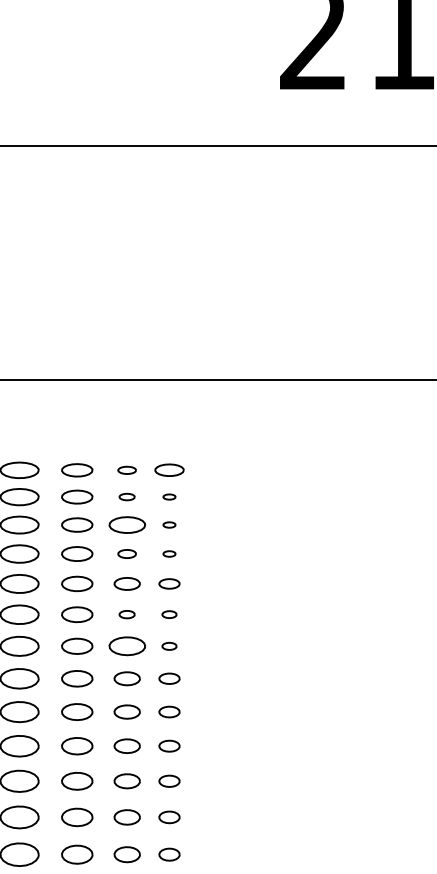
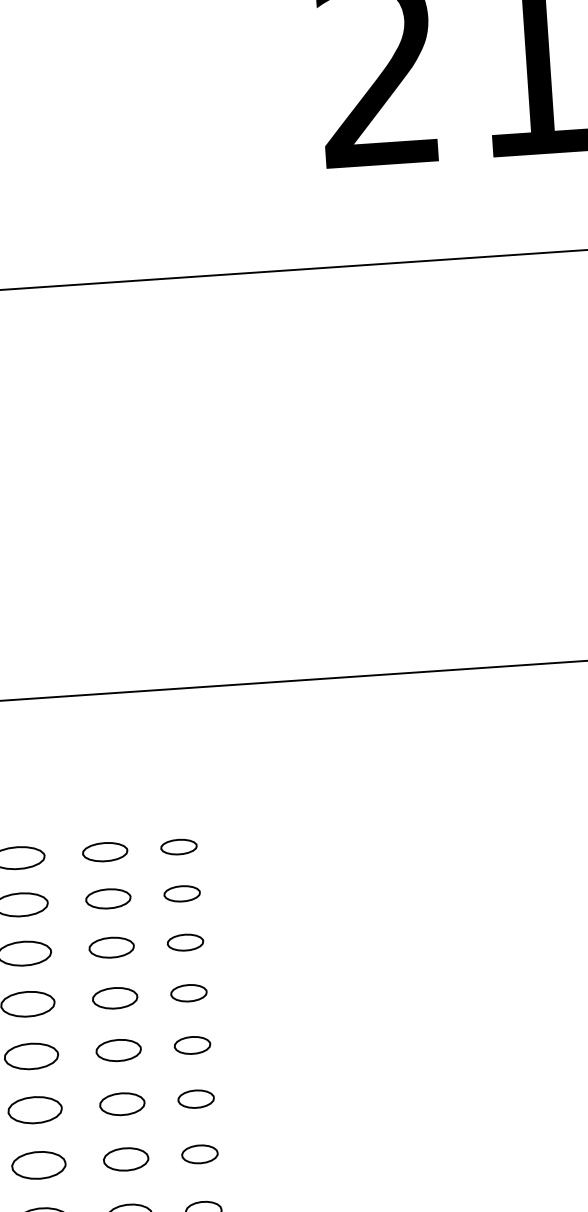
part: (126, 470) -> (103, 852), size x1.43
part: (169, 470) -> (178, 847), size x0.71
part: (126, 496) -> (107, 897), size x1.67
part: (169, 496) -> (182, 892), size x1.67
part: (126, 524) -> (110, 946), size x0.71
part: (169, 524) -> (185, 941), size x1.67
part: (126, 553) -> (113, 997), size x1.43
part: (169, 553) -> (188, 992), size x1.67
part: (126, 614) -> (121, 1103), size x1.67
part: (169, 614) -> (196, 1098), size x1.43
part: (126, 646) -> (124, 1159), size x0.71
part: (169, 646) -> (199, 1154), size x1.43

